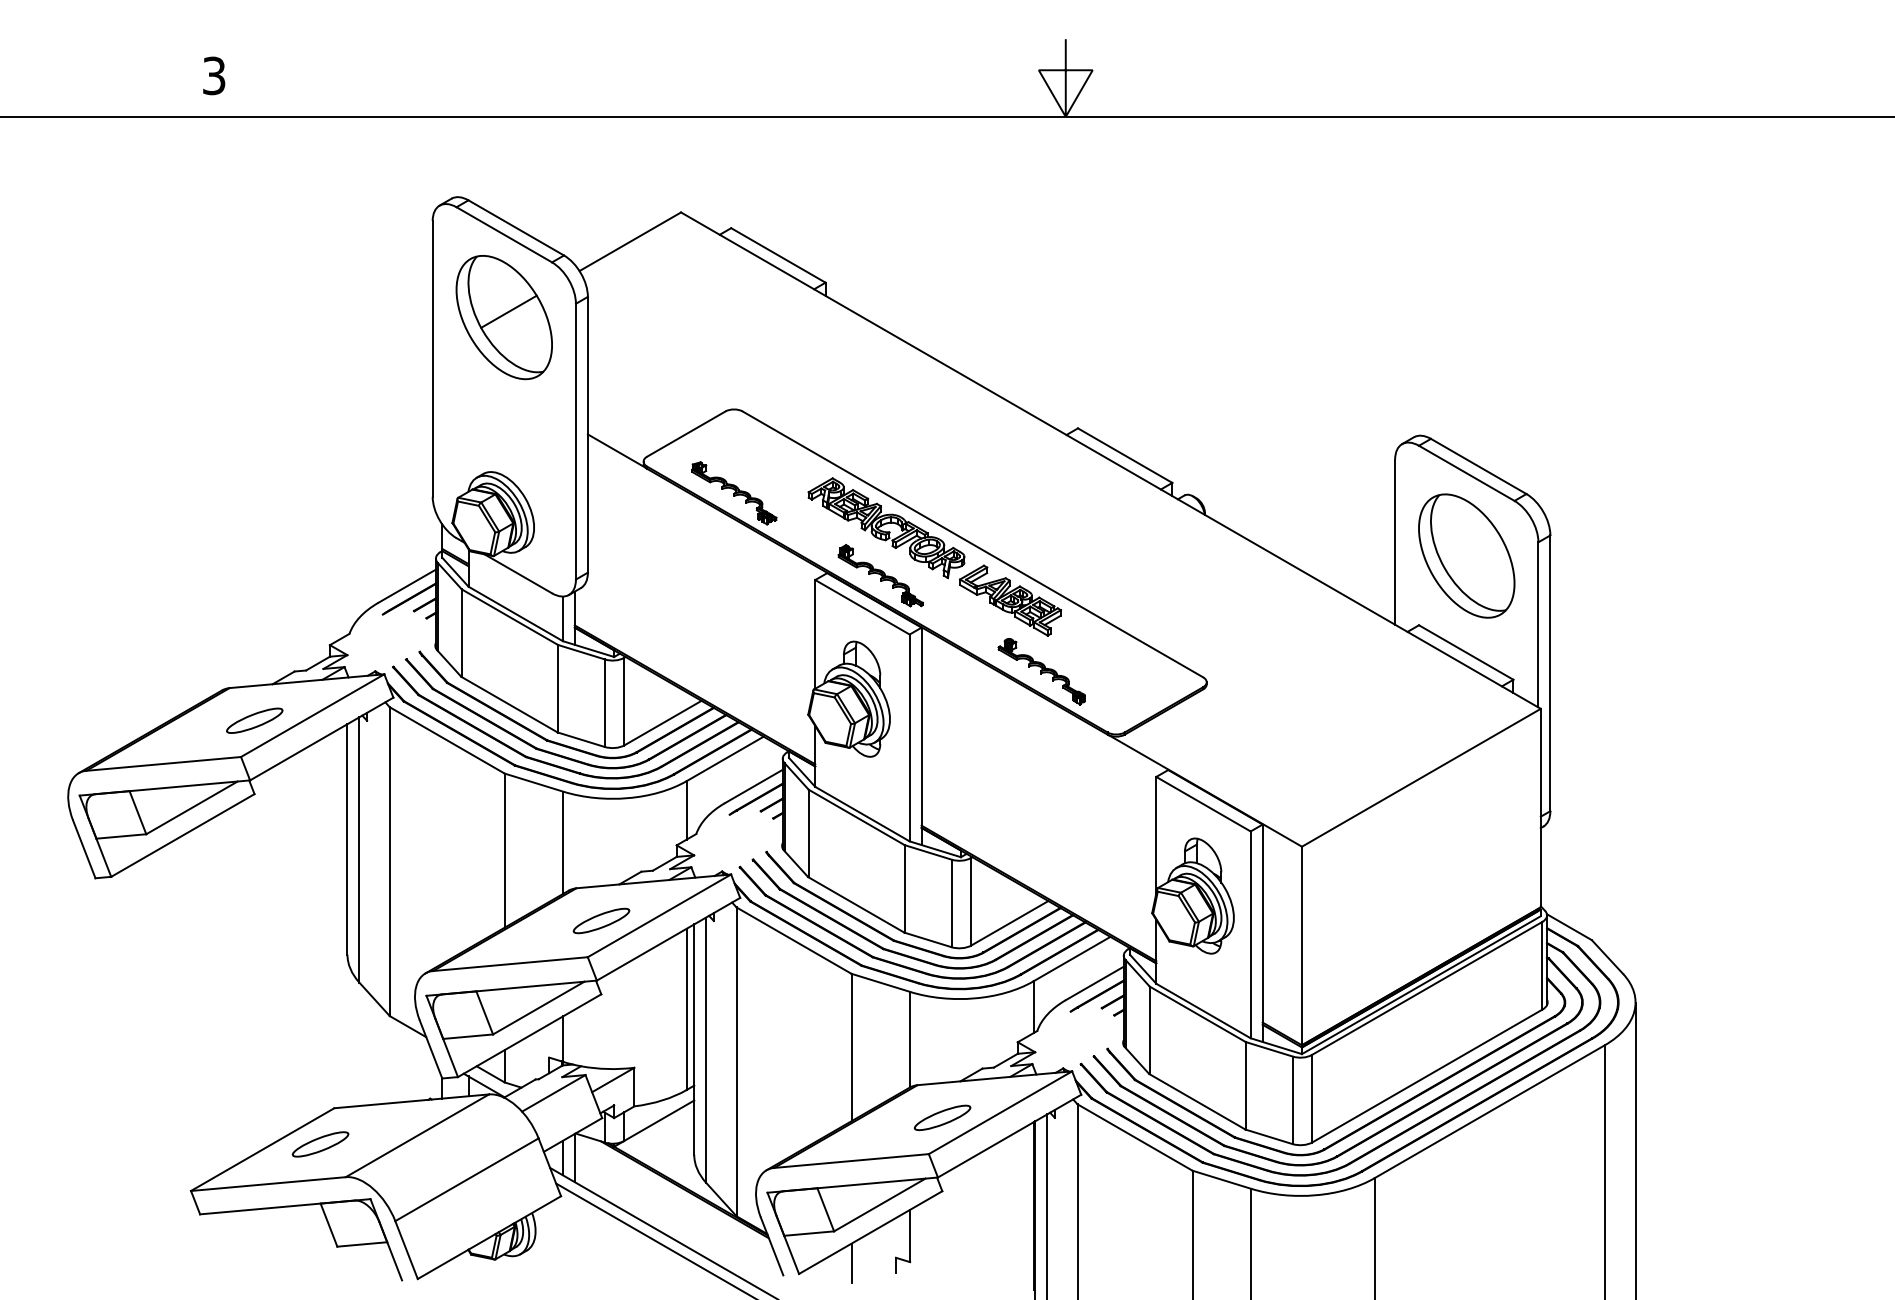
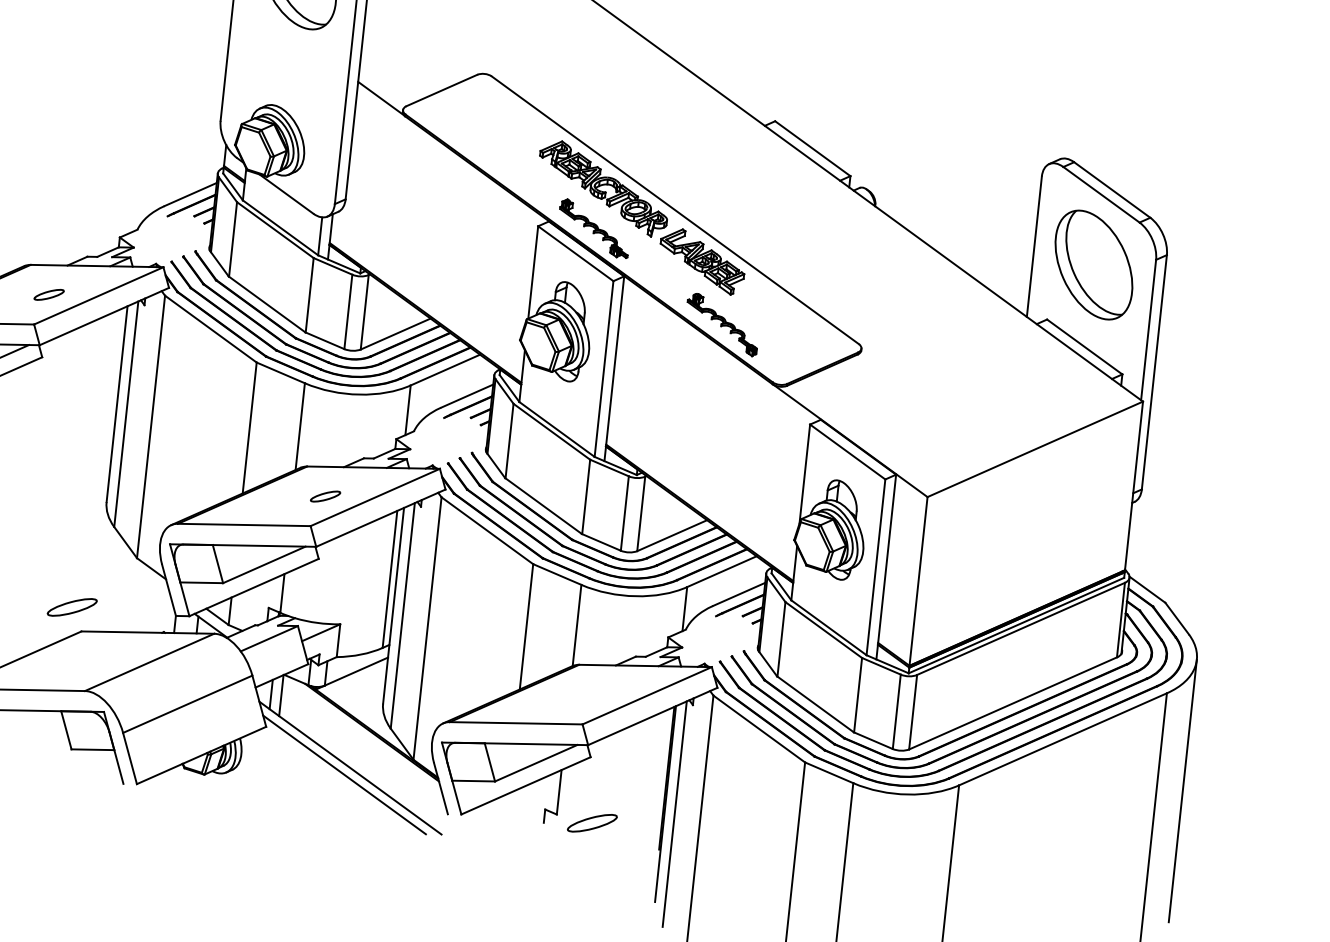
part: (734, 493) -> (477, 145), removed
part: (254, 720) -> (48, 294), size x0.6
part: (601, 920) -> (325, 496), size x0.6
part: (942, 1117) -> (592, 822), moved
part: (320, 1144) -> (72, 607), moved
line: (851, 1262) -> (506, 809), removed

